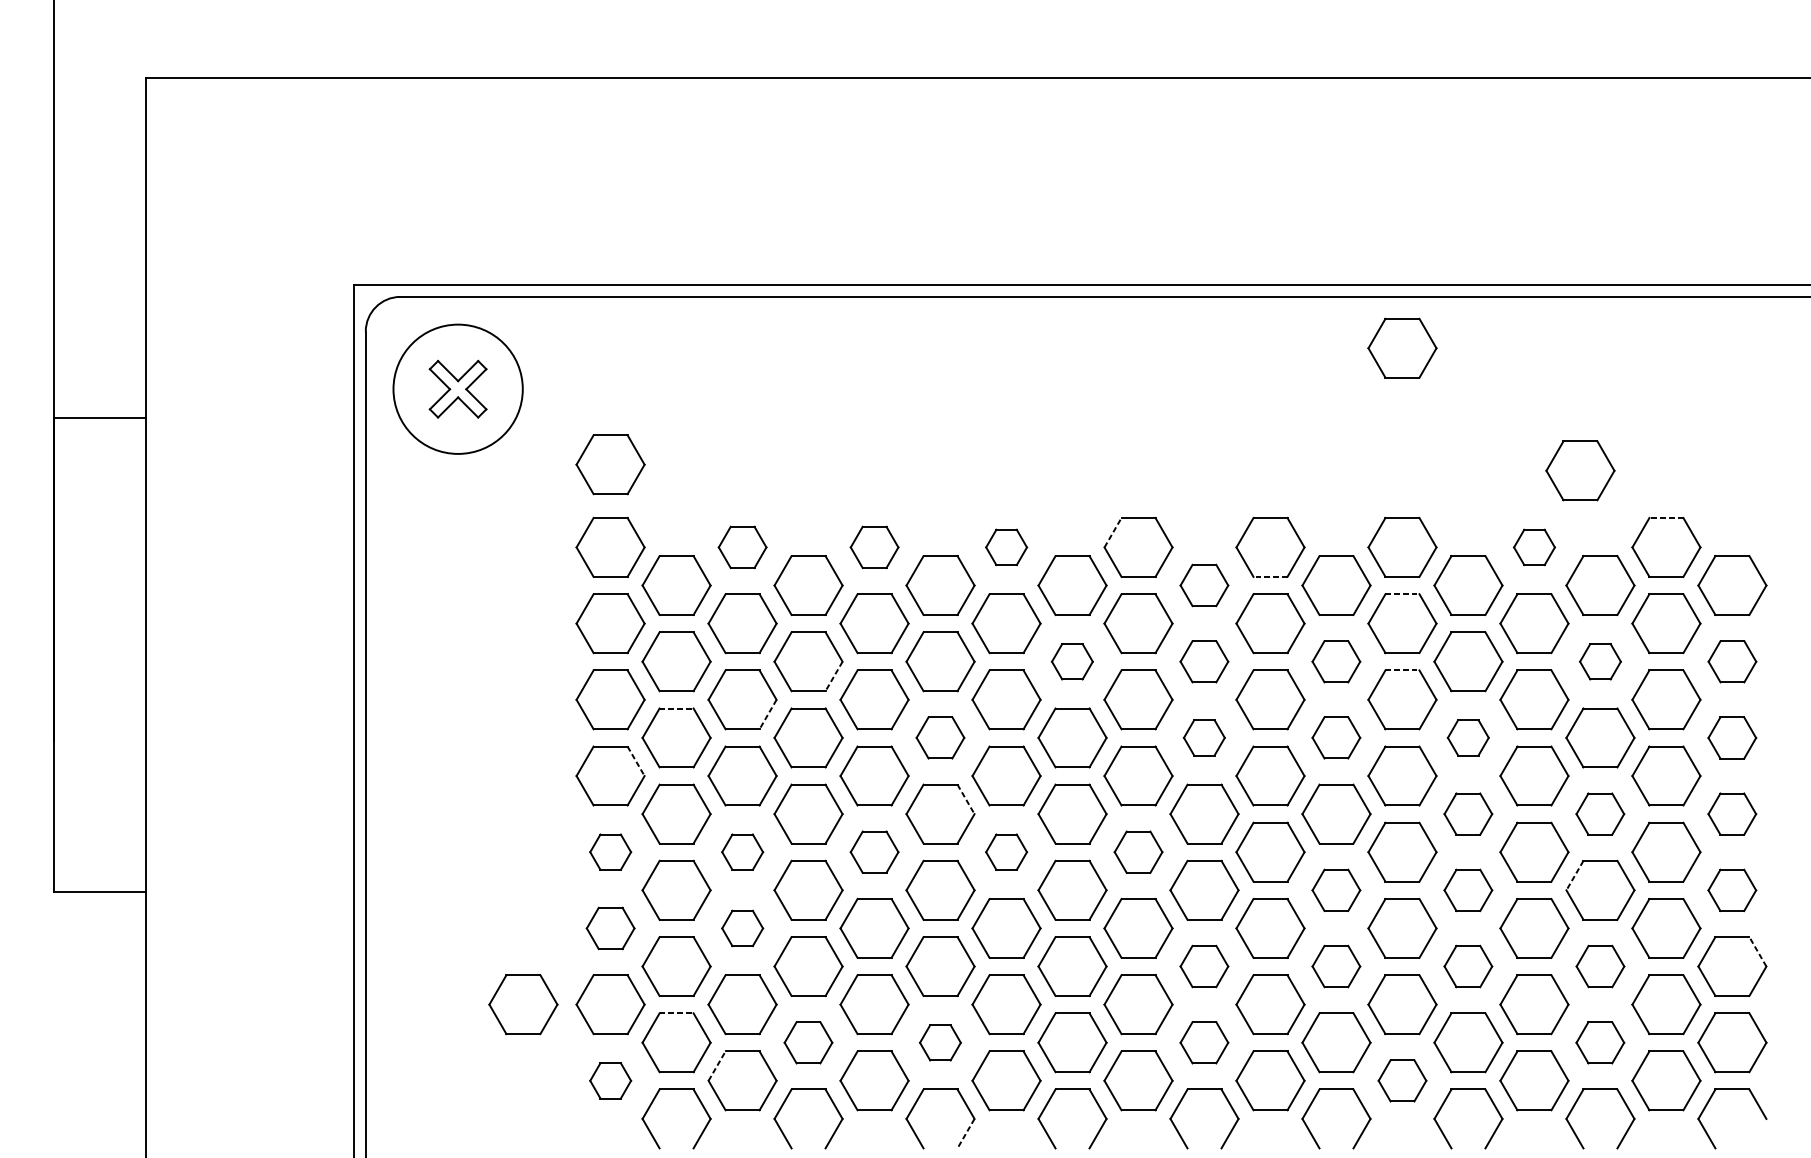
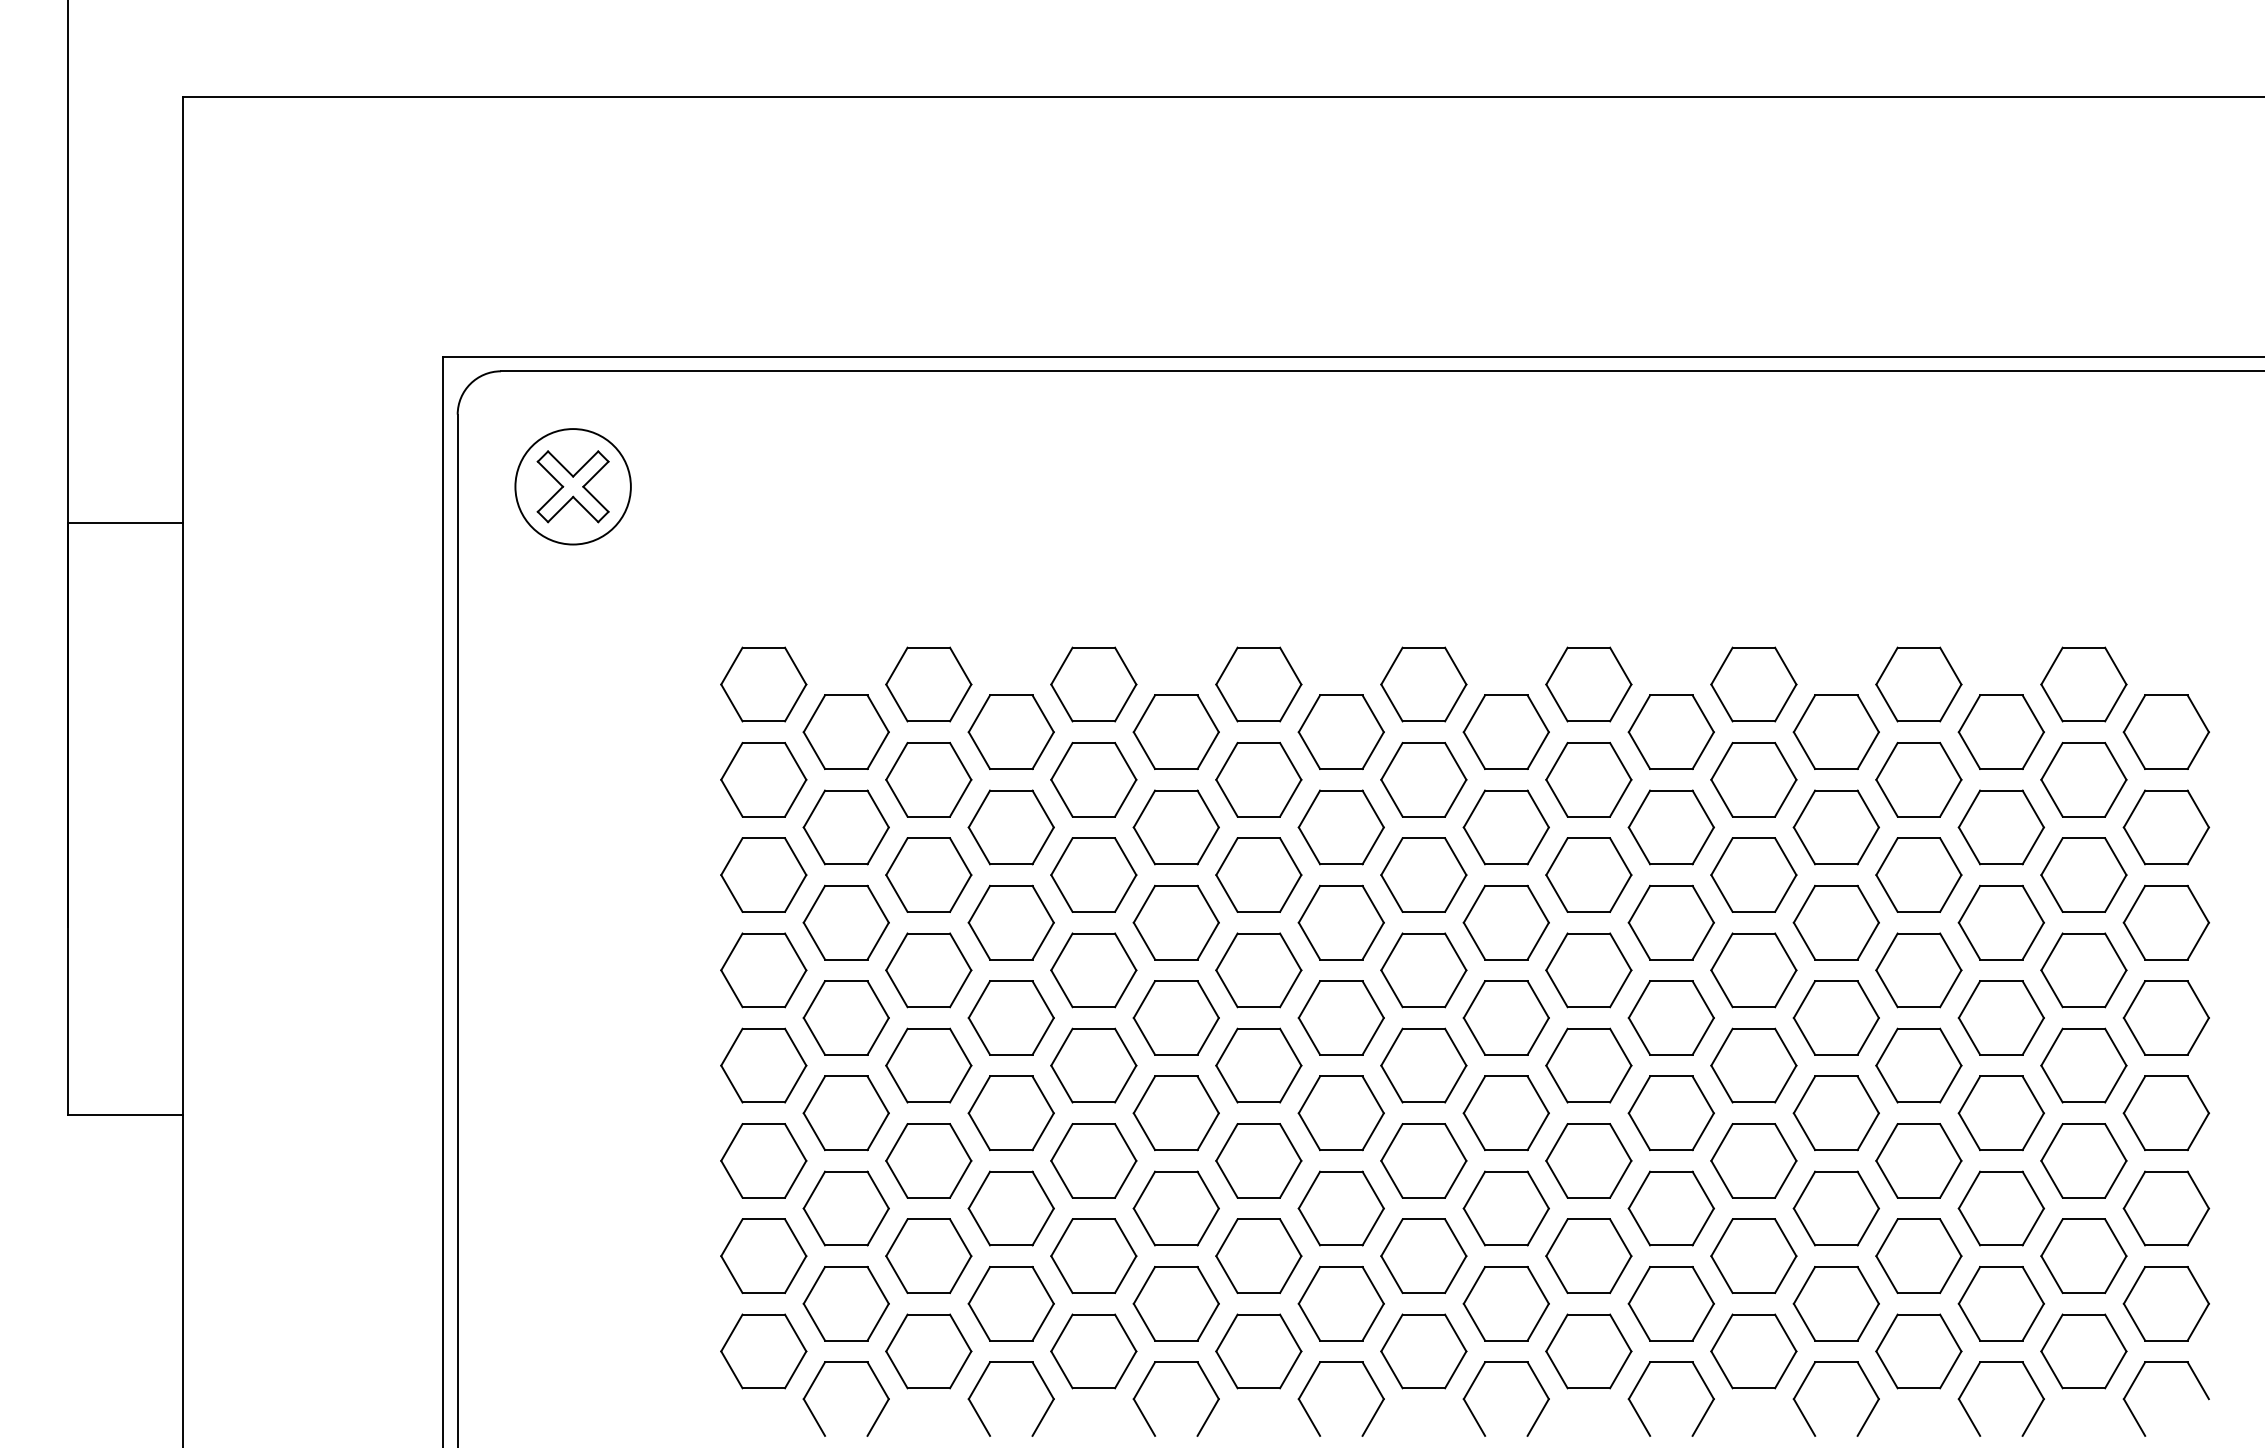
part: (1402, 348) -> (1753, 435), removed
circle: (457, 389) -> (572, 486), size x0.71
part: (610, 464) -> (763, 580), removed
part: (1579, 470) -> (1975, 588), removed
line: (1666, 517) -> (2083, 647), dashed -> solid
line: (1113, 532) -> (1392, 665), dashed -> solid
part: (742, 547) -> (928, 684), size x1.43
part: (874, 547) -> (1093, 684), size x1.43
part: (1006, 547) -> (1258, 684), size x1.67
part: (1534, 547) -> (1918, 684), size x1.67
line: (1270, 577) -> (1588, 721), dashed -> solid
part: (1203, 584) -> (1505, 731), size x1.43
line: (1402, 594) -> (1754, 743), dashed -> solid
part: (1071, 661) -> (1340, 827), size x1.67
part: (1203, 661) -> (1505, 827), size x1.43
part: (1335, 661) -> (1670, 827), size x1.43
part: (1600, 661) -> (2001, 827), size x1.67
part: (1732, 661) -> (2166, 827), size x1.43
line: (1402, 670) -> (1754, 838), dashed -> solid
line: (833, 676) -> (1042, 846), dashed -> solid
line: (676, 708) -> (846, 885), dashed -> solid
line: (767, 714) -> (960, 893), dashed -> solid
part: (939, 737) -> (1175, 922), size x1.43
part: (1203, 737) -> (1505, 922), size x1.67
part: (1335, 737) -> (1670, 922), size x1.43
part: (1467, 737) -> (1835, 922), size x1.67
part: (1731, 737) -> (2165, 922), size x1.43
line: (635, 761) -> (795, 952), dashed -> solid
line: (966, 800) -> (1208, 1000), dashed -> solid
part: (1467, 813) -> (1835, 1017), size x1.43
part: (1599, 813) -> (2000, 1017), size x1.43
part: (1731, 813) -> (2165, 1017), size x1.43
part: (610, 852) -> (763, 1065), size x1.67
part: (742, 852) -> (928, 1065), size x1.67
part: (874, 852) -> (1093, 1065), size x1.43
part: (1006, 852) -> (1258, 1065), size x1.67
part: (1138, 852) -> (1423, 1065), size x1.43
line: (1574, 876) -> (1969, 1095), dashed -> solid
part: (1335, 890) -> (1670, 1113), size x1.43
part: (1467, 890) -> (1835, 1113), size x1.43
part: (1731, 890) -> (2165, 1113), size x1.43
part: (610, 928) -> (763, 1160), size x1.43
part: (742, 928) -> (928, 1160), size x1.67
line: (1758, 951) -> (2198, 1189), dashed -> solid
part: (1203, 966) -> (1505, 1208), size x1.43
part: (1335, 966) -> (1670, 1208), size x1.43
part: (1467, 966) -> (1835, 1208), size x1.43
part: (1600, 966) -> (2001, 1208), size x1.43
part: (523, 1004) -> (654, 1255), removed
line: (676, 1013) -> (846, 1267), dashed -> solid
part: (807, 1042) -> (1010, 1303), size x1.43
part: (939, 1042) -> (1175, 1303), size x1.67
part: (1203, 1042) -> (1505, 1303), size x1.43
part: (1599, 1042) -> (2000, 1303), size x1.43
line: (717, 1065) -> (897, 1332), dashed -> solid
part: (610, 1080) -> (763, 1351), size x1.67
part: (1402, 1080) -> (1753, 1351), size x1.43
line: (965, 1133) -> (1207, 1417), dashed -> solid

